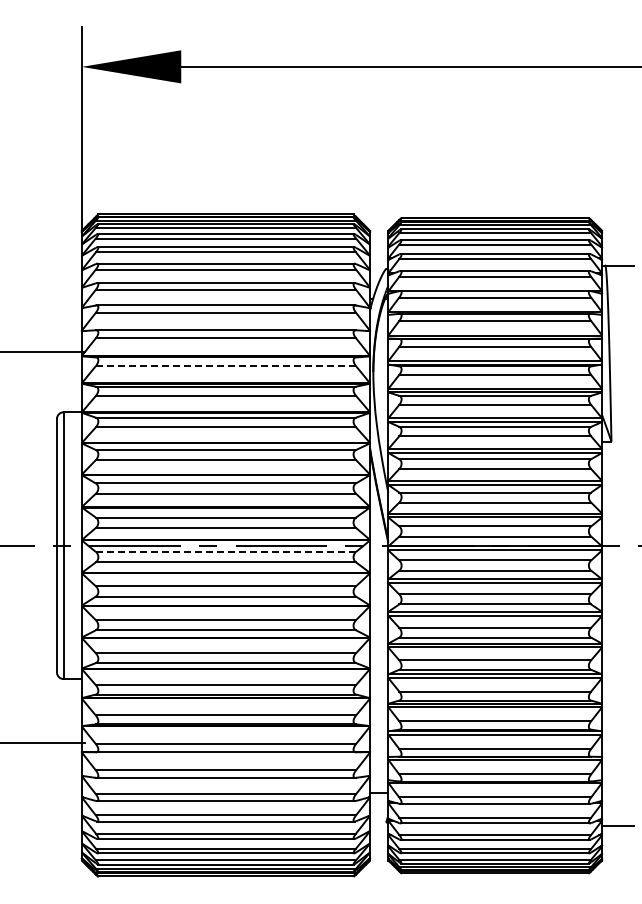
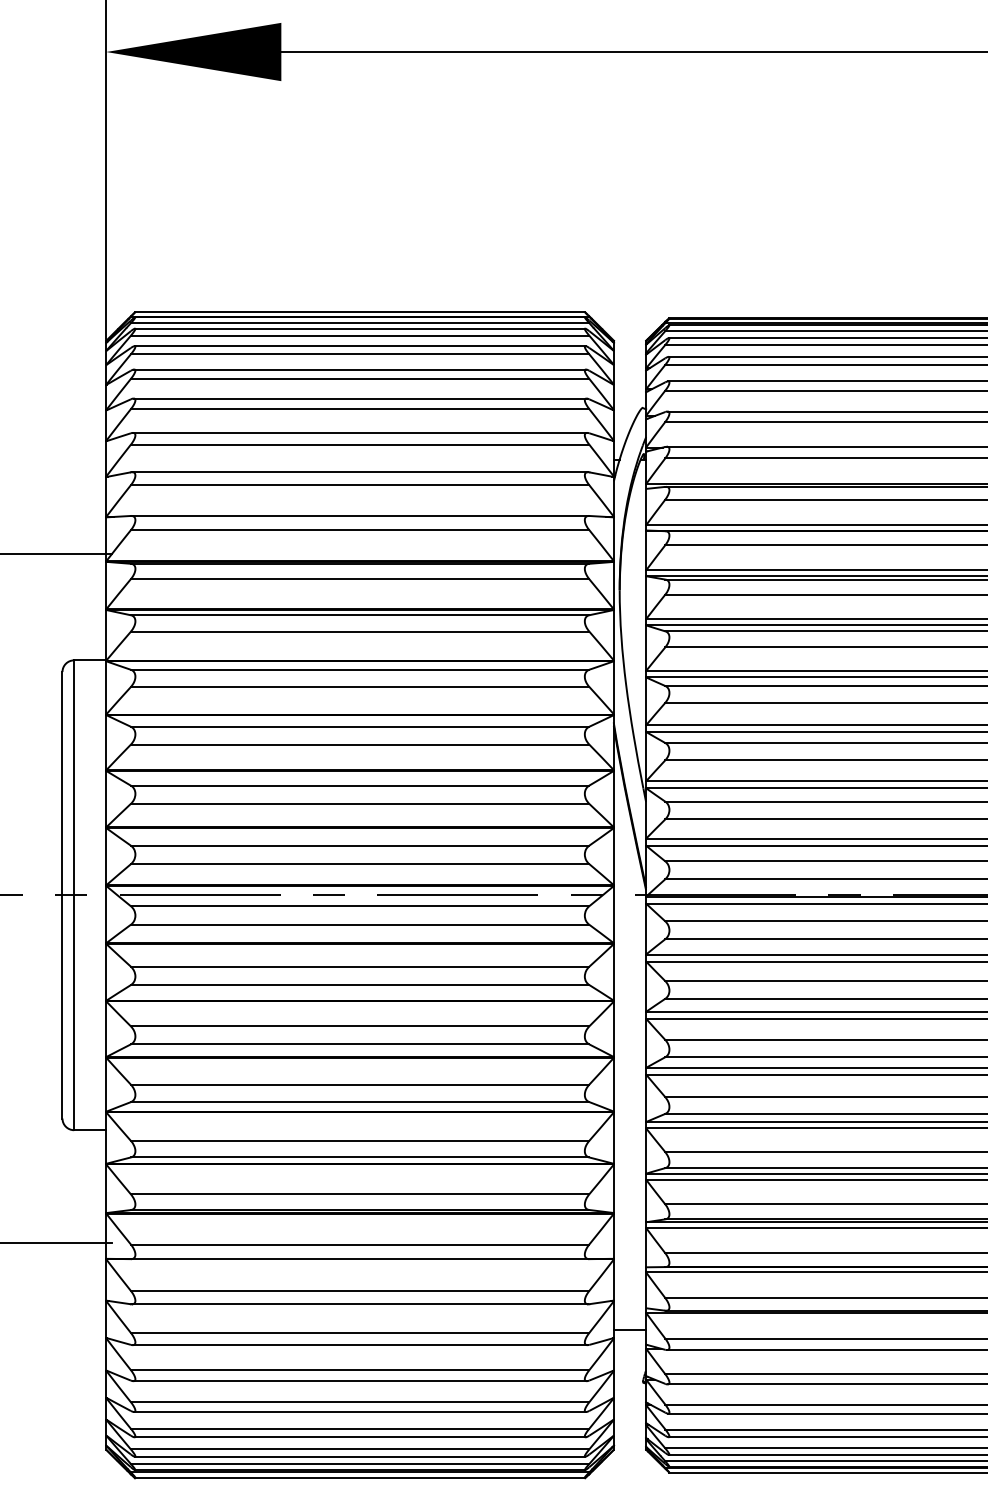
line: (225, 366) -> (359, 579), dashed -> solid
line: (226, 551) -> (361, 905), dashed -> solid

